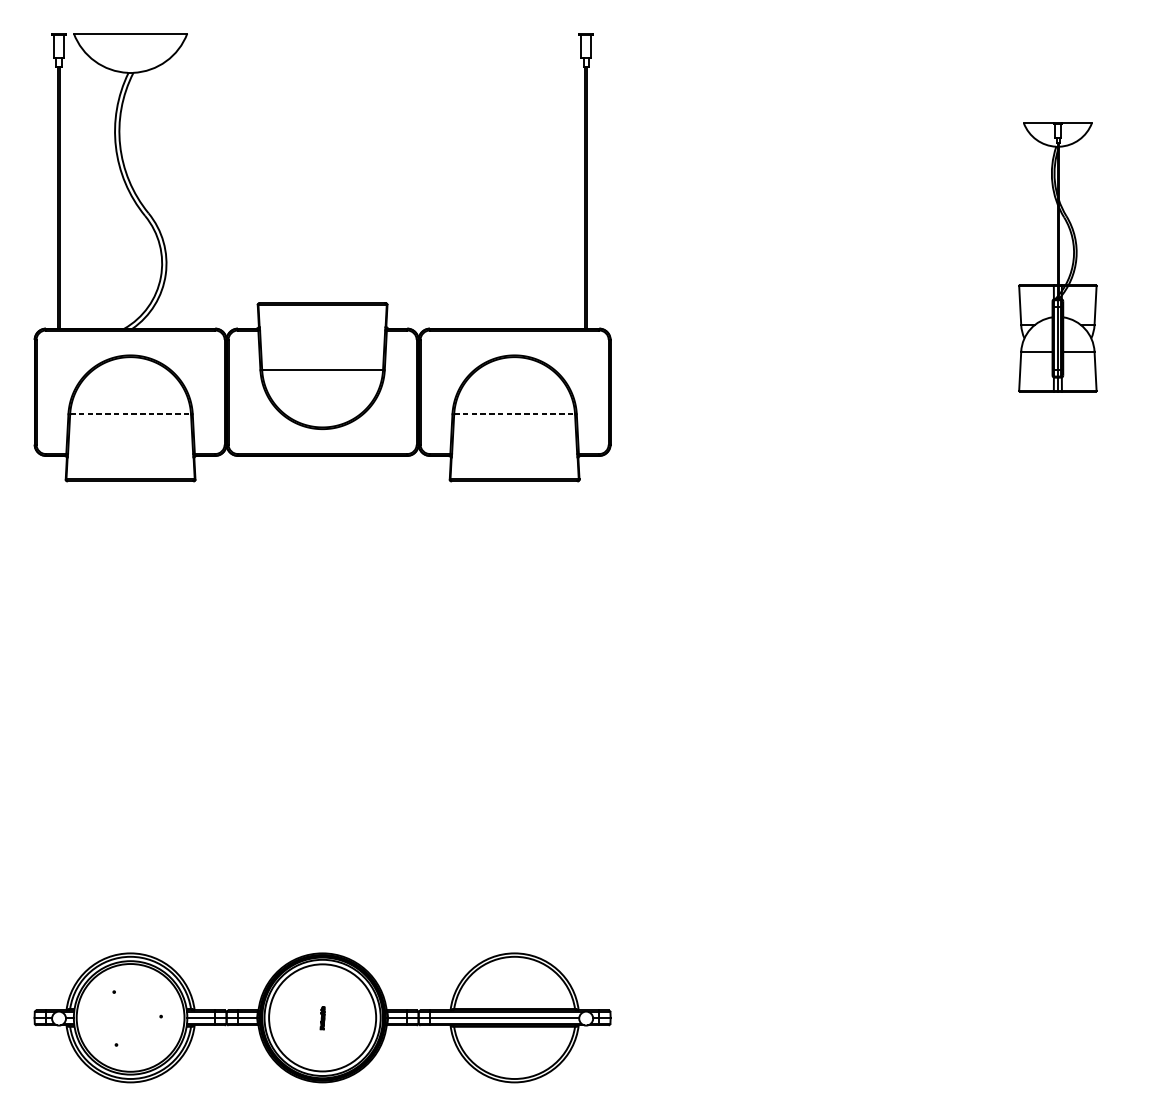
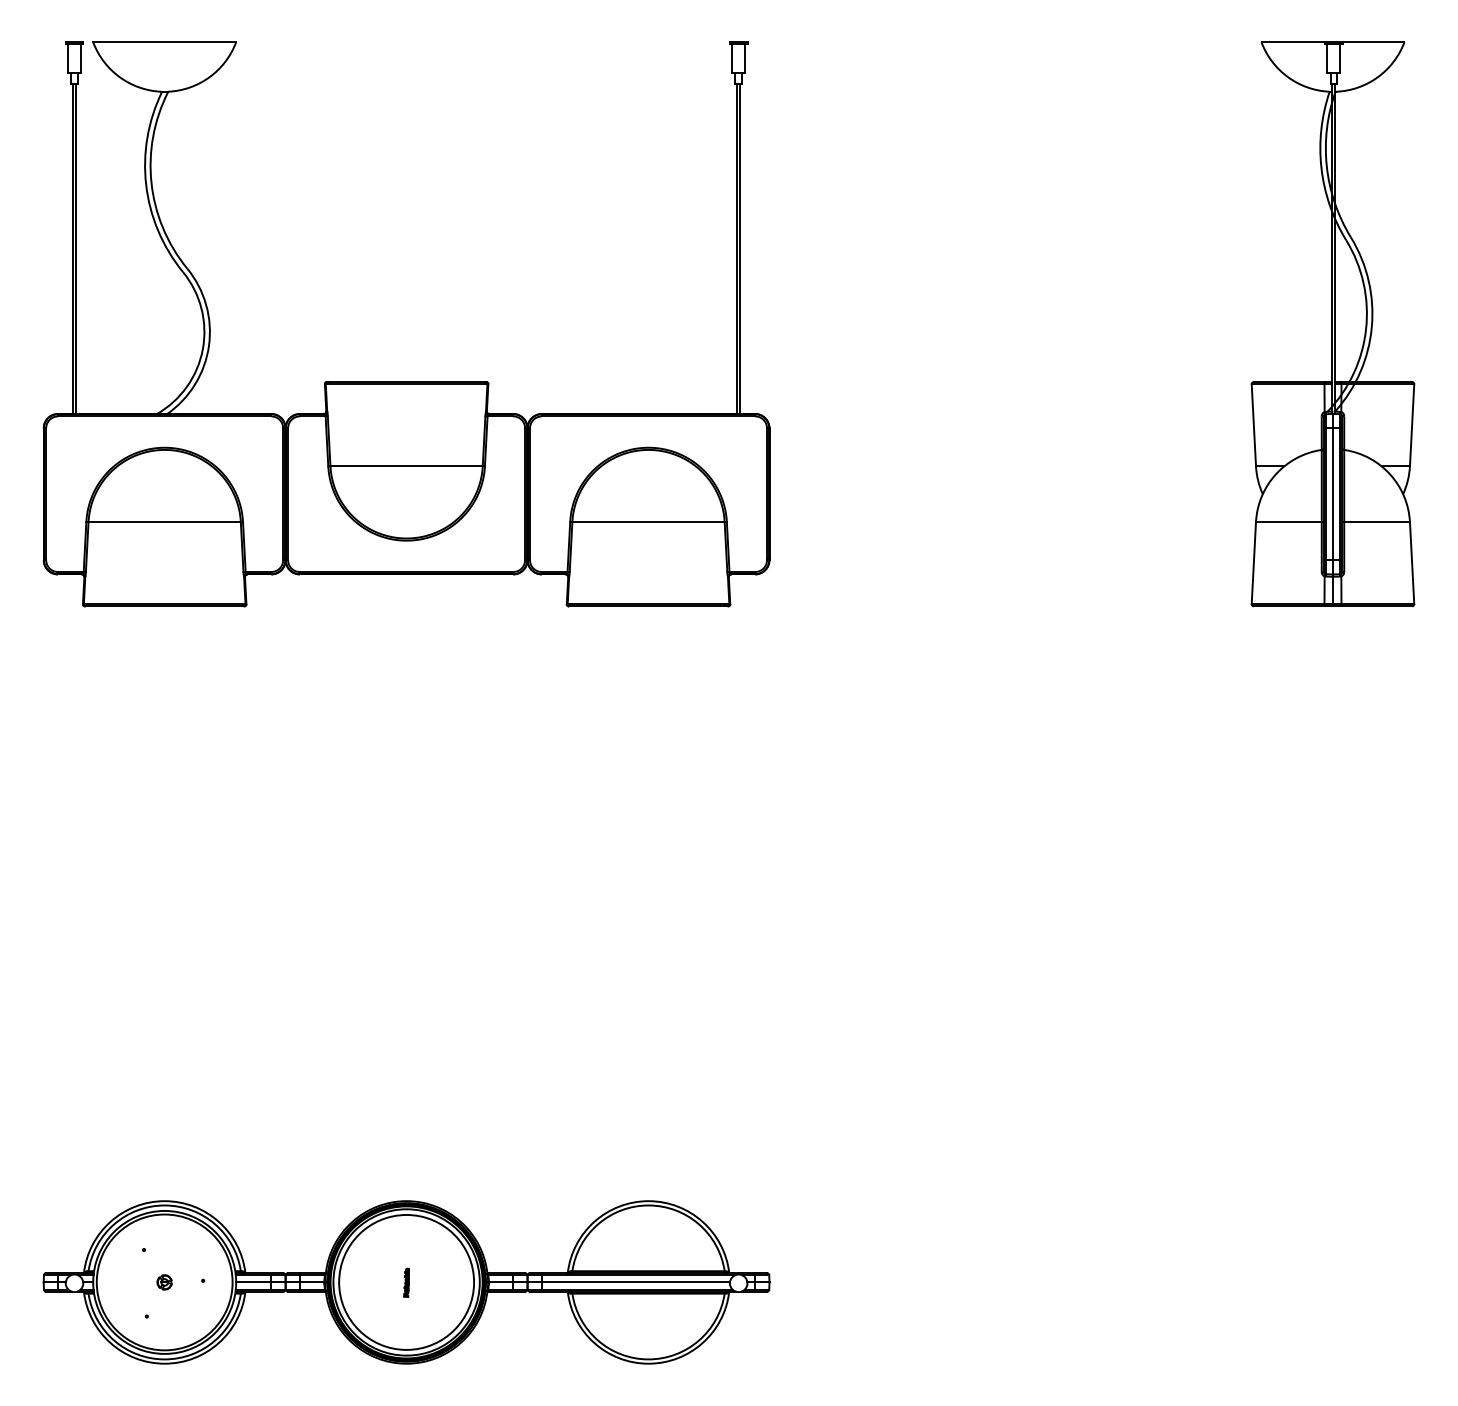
part: (1057, 257) -> (1332, 324), size x1.67
line: (131, 414) -> (165, 522), dashed -> solid
line: (515, 414) -> (649, 522), dashed -> solid
part: (130, 1017) -> (164, 1282), added

